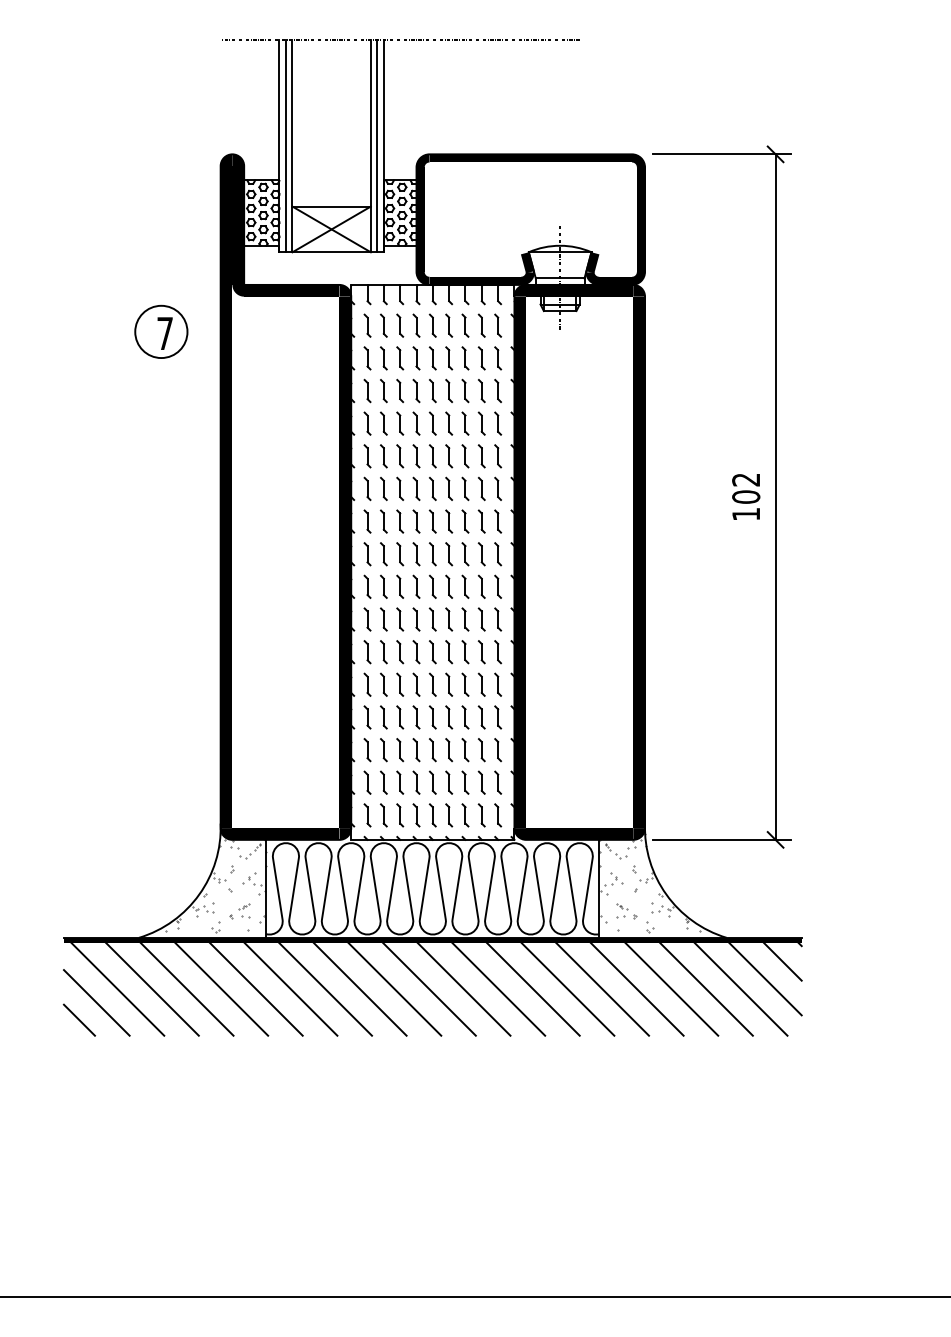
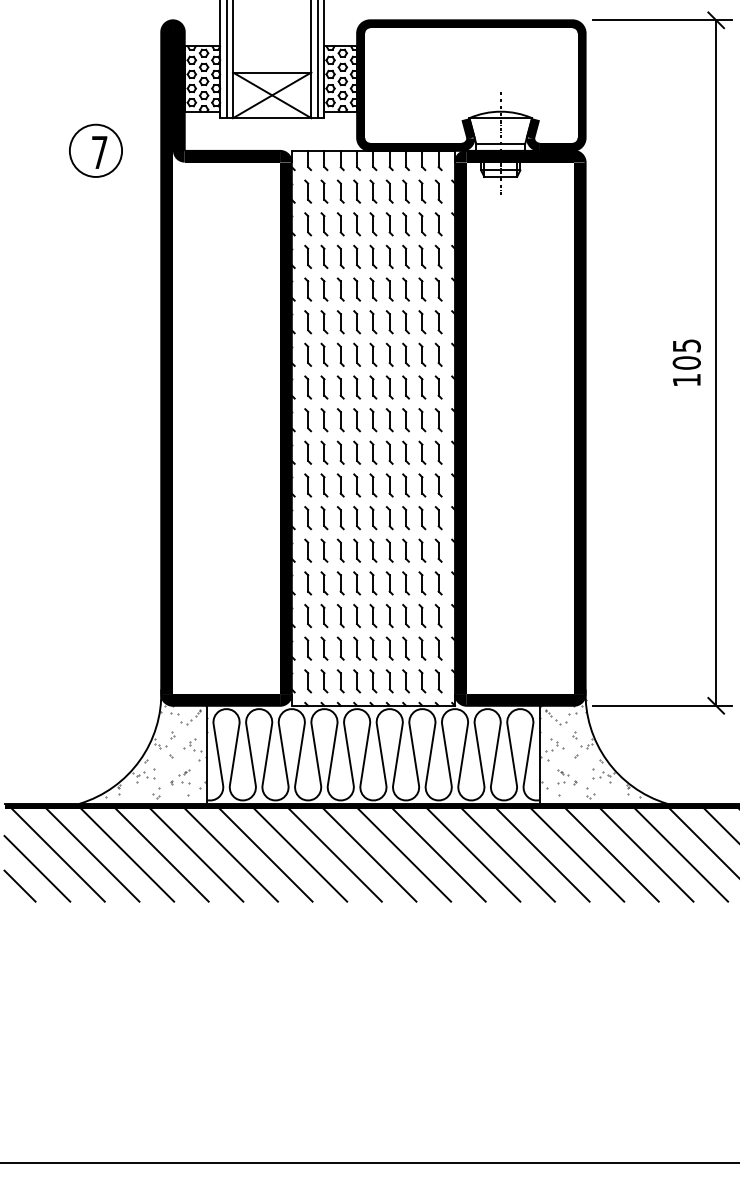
part: (161, 331) -> (96, 150), moved
text: (746, 479) -> (687, 345), 102 -> 105

